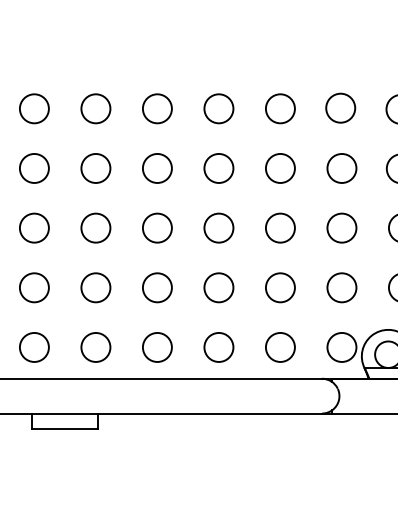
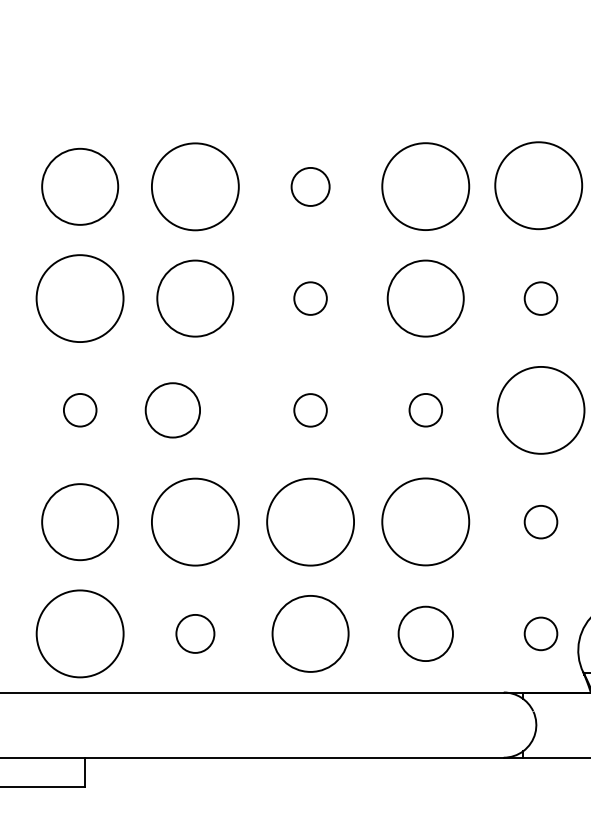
circle: (340, 107) -> (538, 184), size x1.6
circle: (95, 108) -> (79, 186), size x1.4
circle: (156, 108) -> (193, 186), size x1.6
circle: (218, 108) -> (309, 186), size x0.7
circle: (280, 108) -> (425, 186), size x1.6
circle: (218, 167) -> (309, 296), size x0.6
circle: (341, 167) -> (540, 296), size x0.6
circle: (95, 168) -> (79, 298), size x1.6
circle: (157, 168) -> (195, 298), size x1.4
circle: (280, 168) -> (425, 298), size x1.4
circle: (95, 227) -> (79, 409), size x0.6
circle: (157, 227) -> (173, 409), moved
circle: (218, 227) -> (309, 409), size x0.6
circle: (280, 227) -> (425, 409), size x0.6
circle: (341, 227) -> (540, 409), size x1.6
circle: (95, 287) -> (79, 521), size x1.4
circle: (156, 287) -> (193, 521), size x1.6
circle: (218, 287) -> (309, 521), size x1.6
circle: (280, 287) -> (425, 521), size x1.6
circle: (341, 287) -> (540, 521), size x0.6
circle: (95, 346) -> (79, 632), size x1.6
circle: (218, 346) -> (309, 632), size x1.4
circle: (341, 346) -> (540, 632), size x0.6
circle: (157, 347) -> (195, 633), size x0.7

